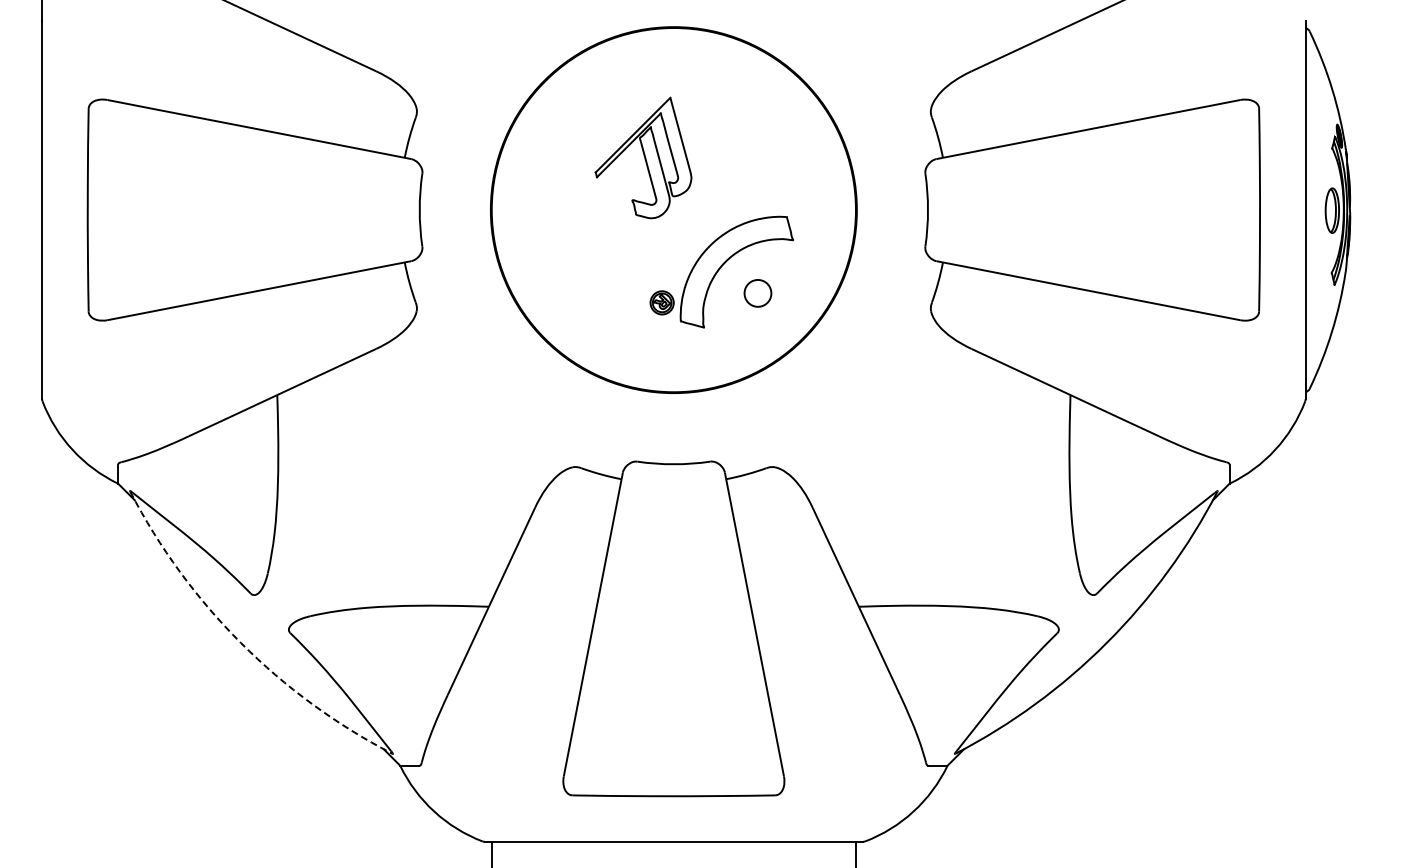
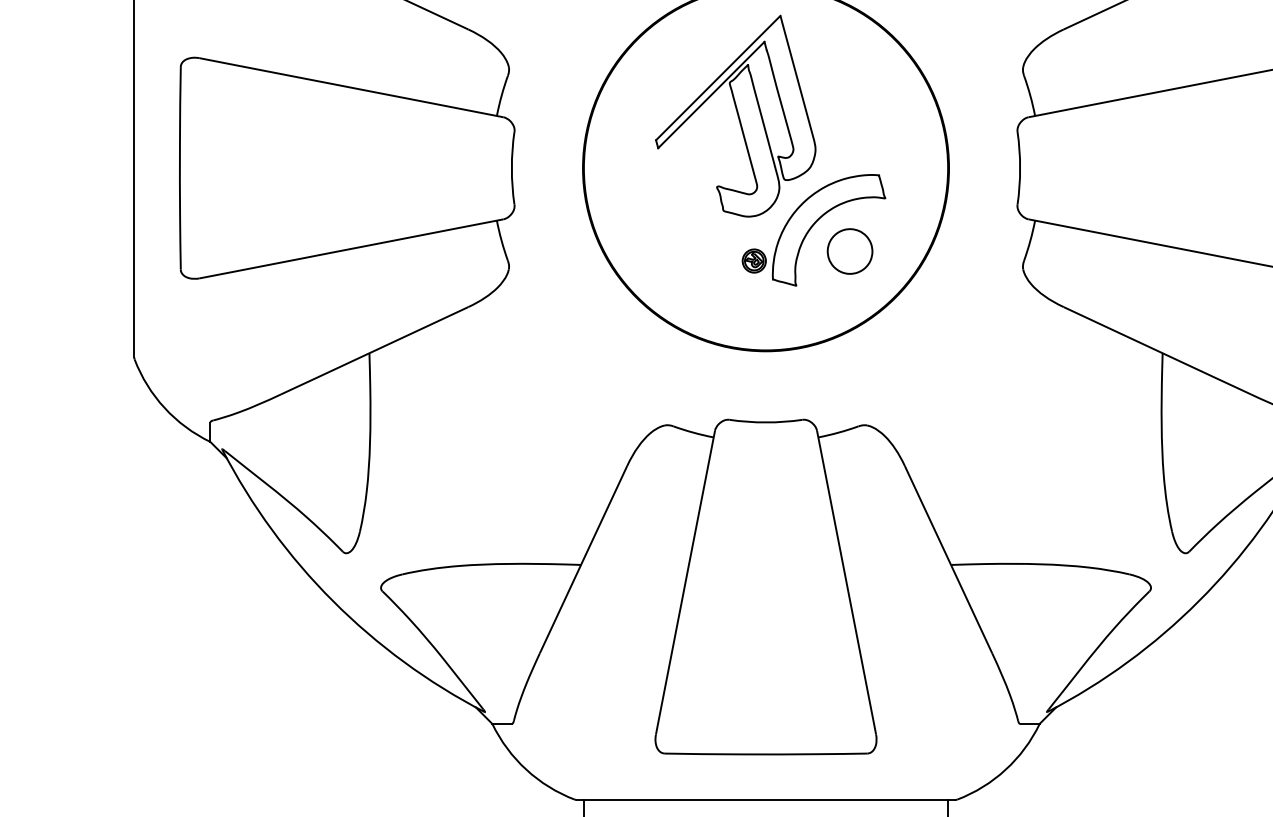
part: (643, 157) -> (735, 115), size x1.67
part: (757, 293) -> (849, 251), size x1.67
arc: (240, 643) -> (332, 601), dashed -> solid

